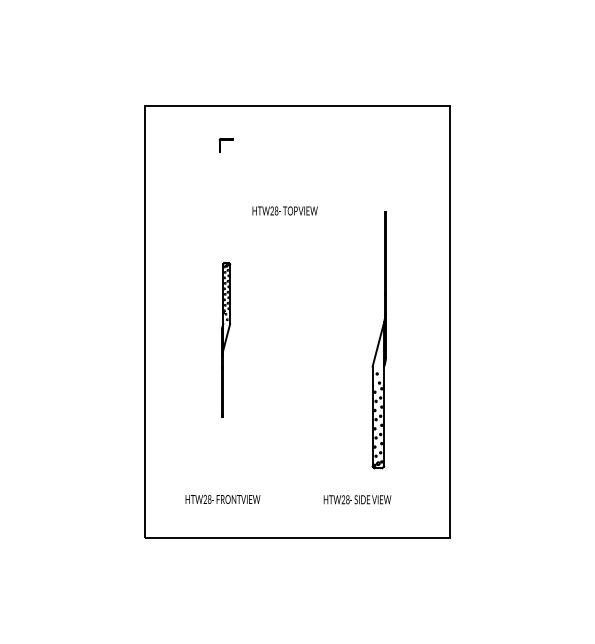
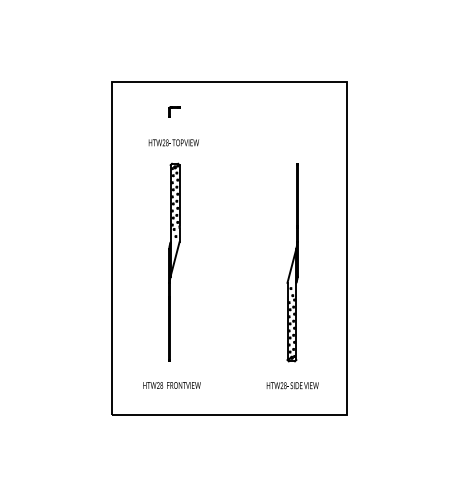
text: (284, 210) -> (173, 142), moved
part: (226, 338) -> (174, 261), size x1.67
text: (357, 499) -> (292, 385), moved

